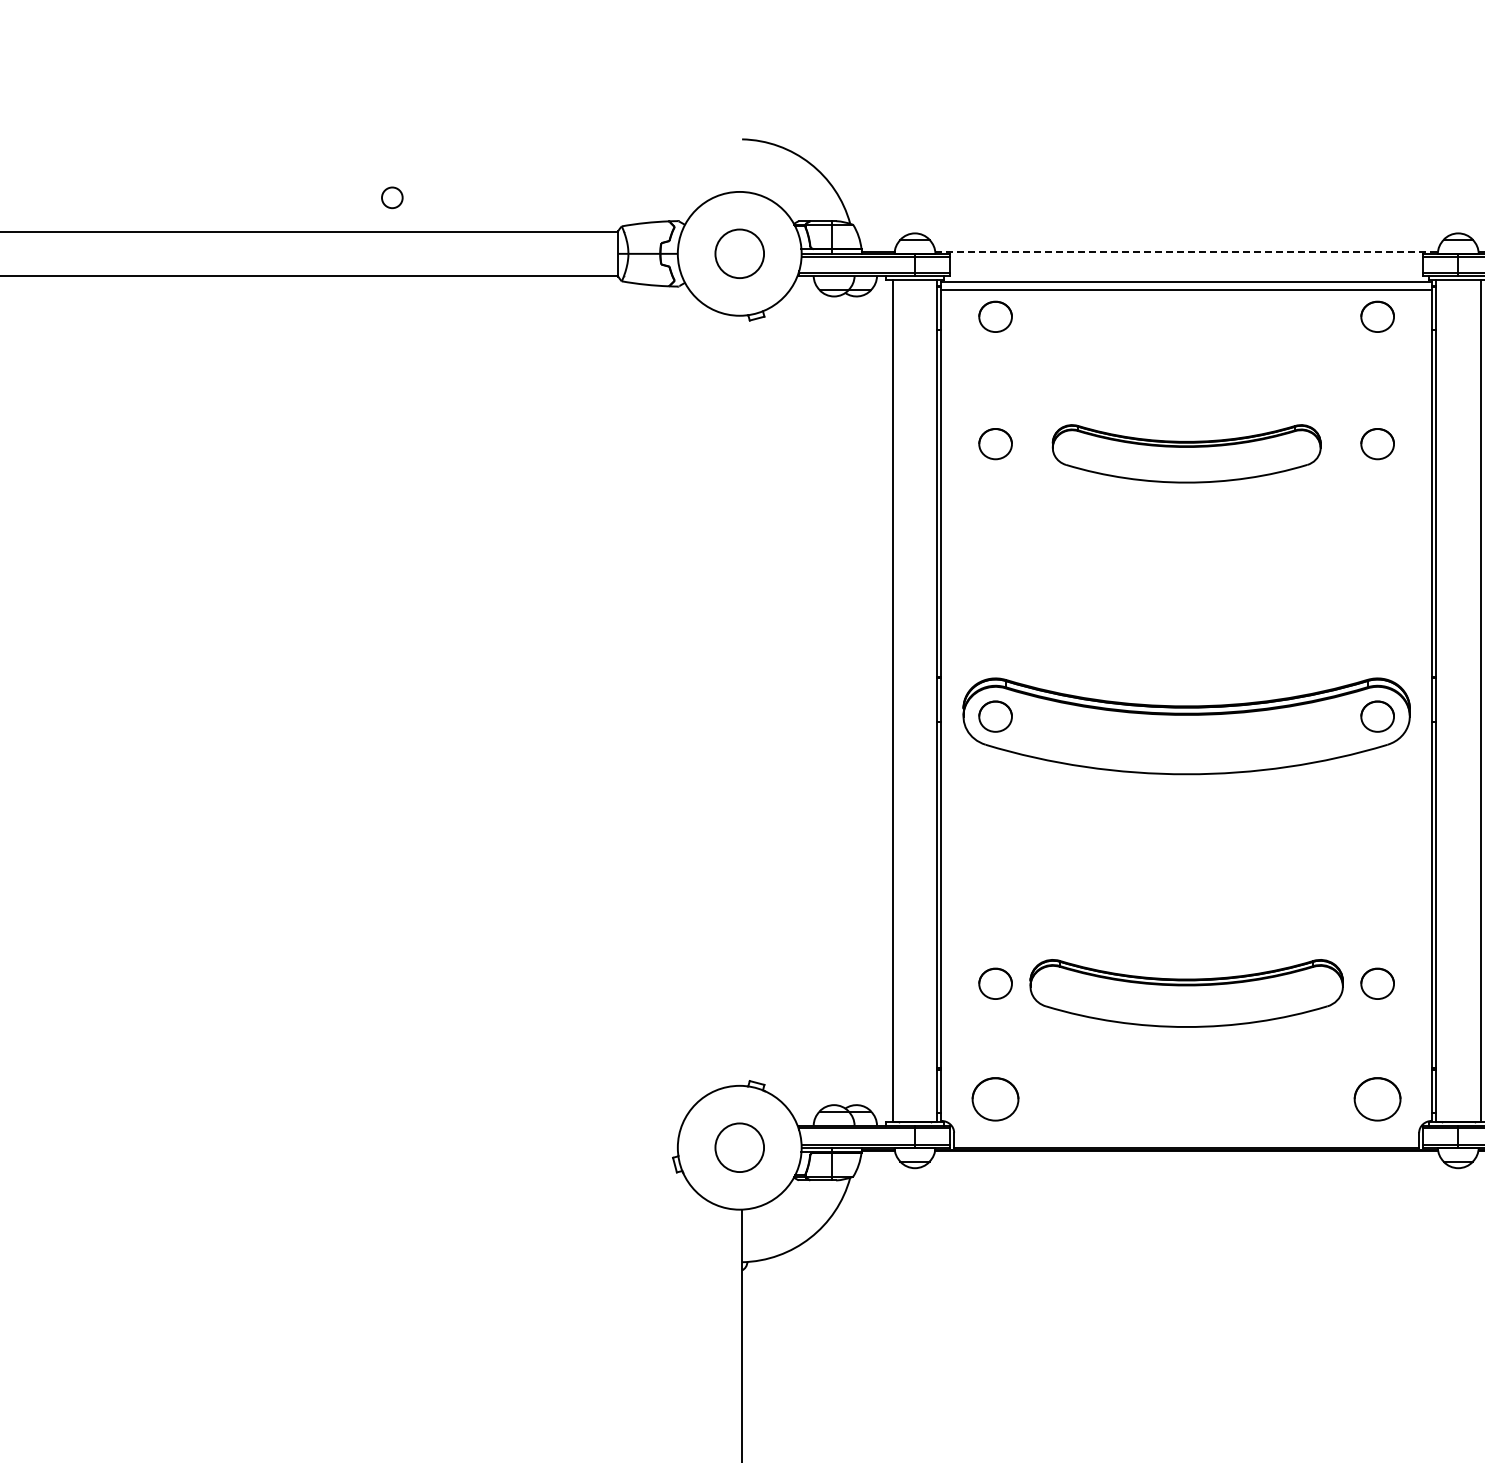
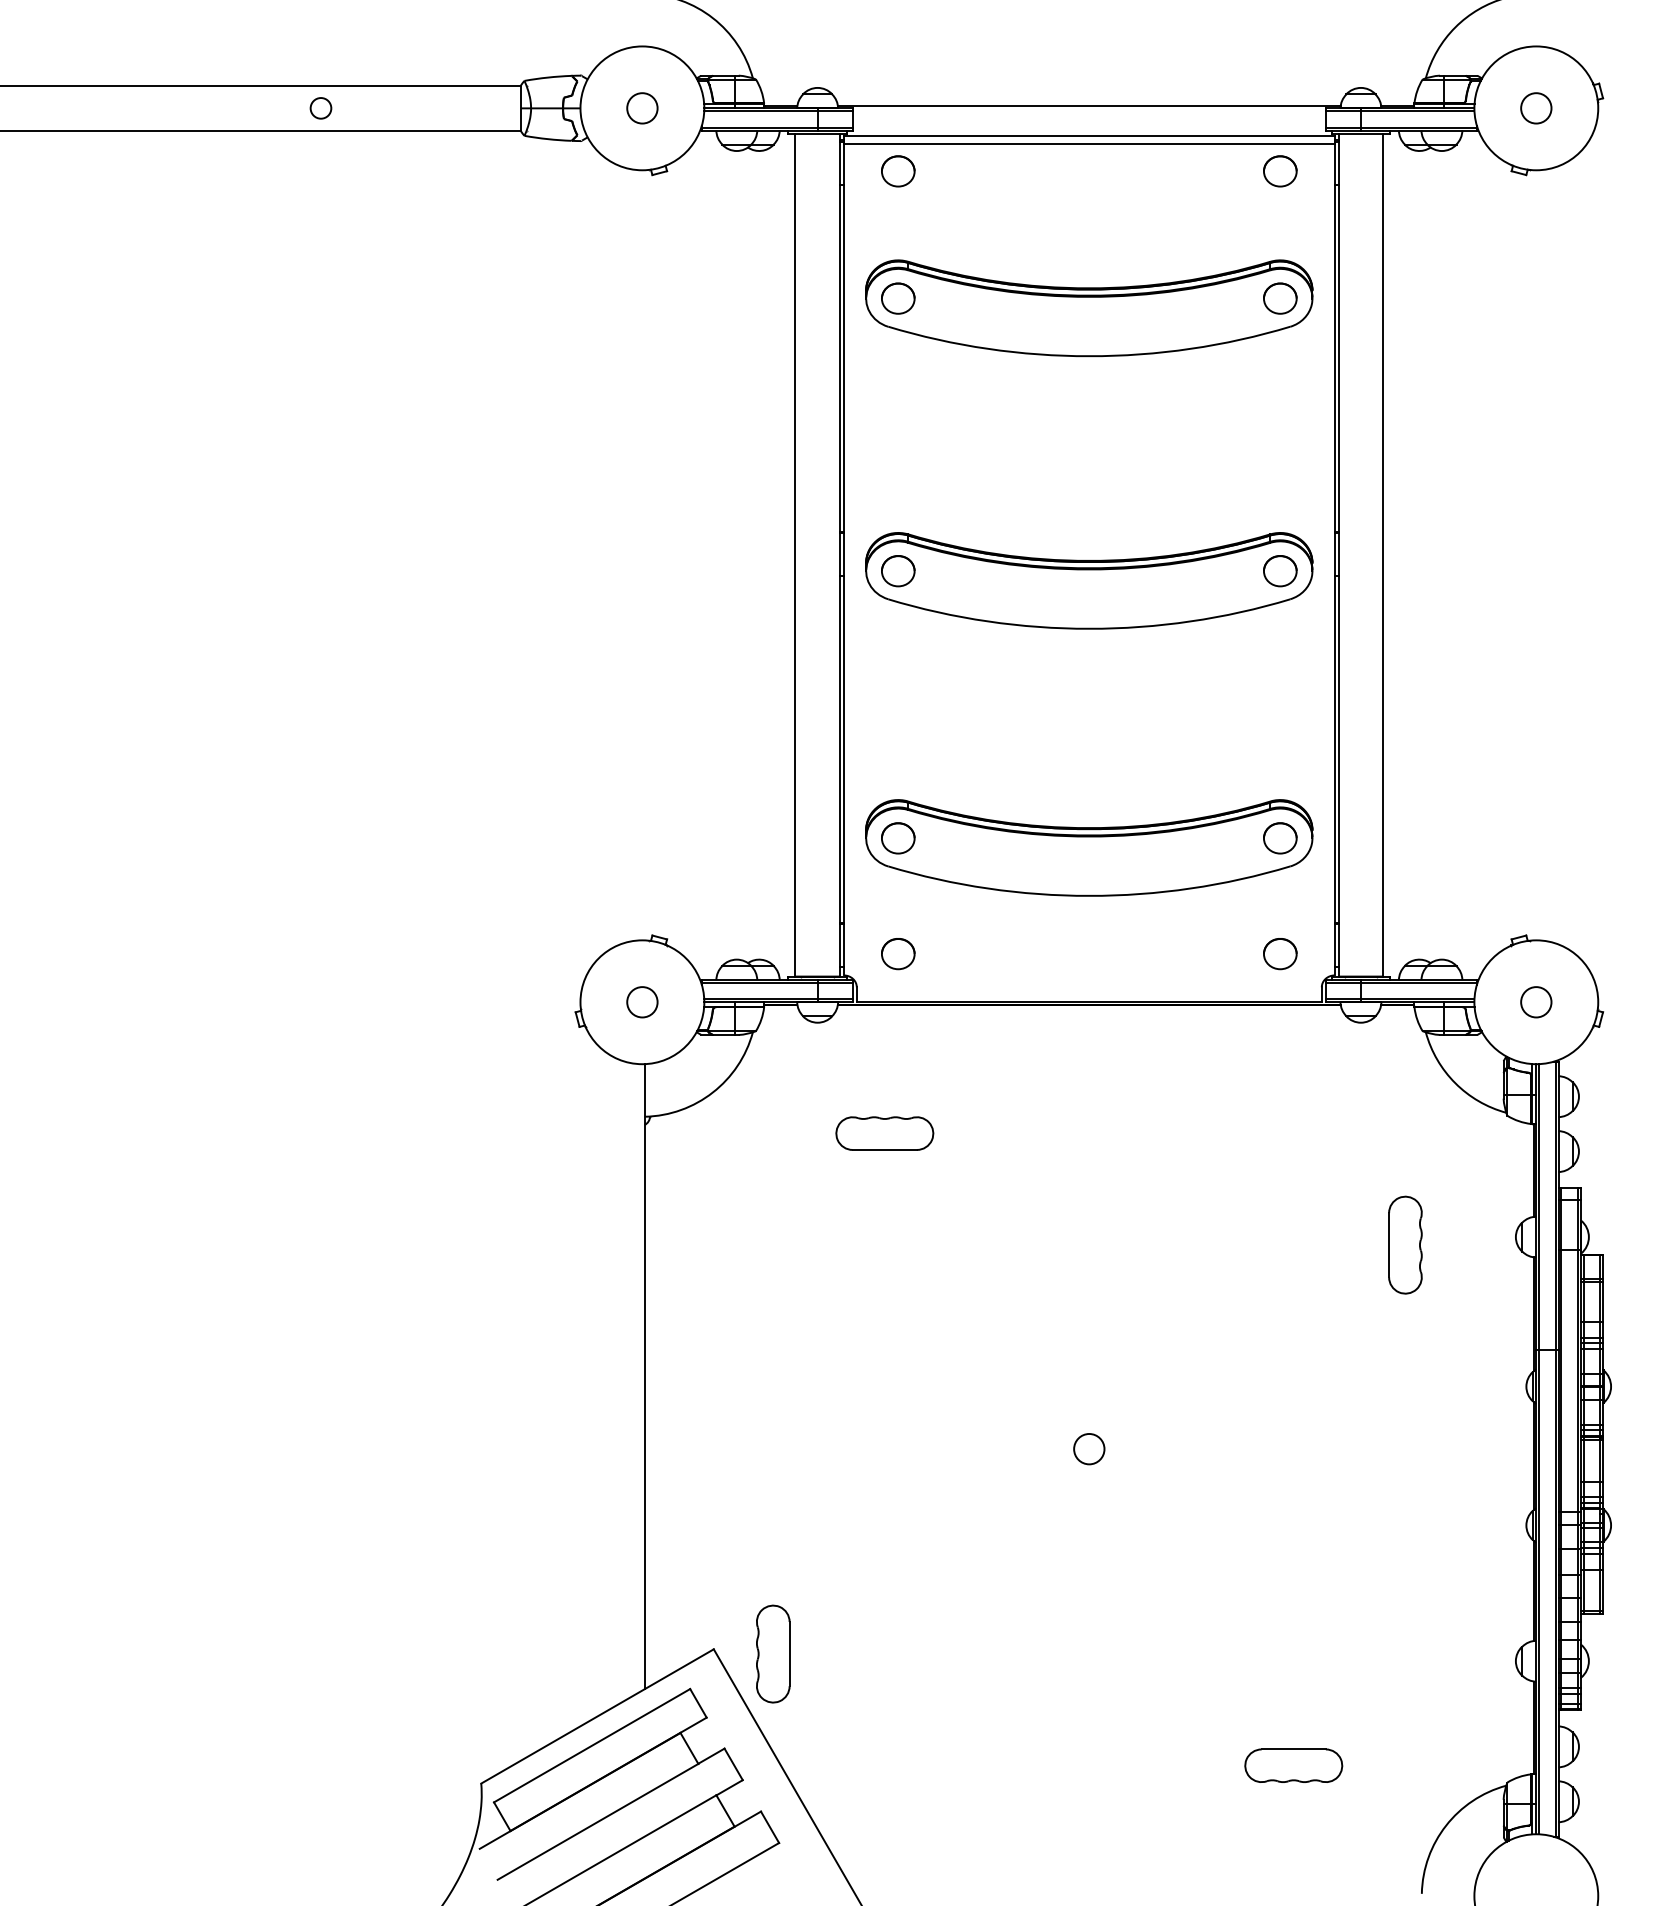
circle: (391, 197) -> (320, 108), moved
line: (1186, 251) -> (1089, 106), dashed -> solid
circle: (739, 253) -> (642, 108), size x0.62
part: (1186, 453) -> (1089, 308), size x1.67
part: (1186, 992) -> (1089, 847), size x1.43
part: (995, 1099) -> (898, 954), size x0.71
part: (1377, 1099) -> (1280, 954), size x0.71
circle: (739, 1147) -> (642, 1002), size x0.62
part: (981, 1278) -> (884, 1133), added

